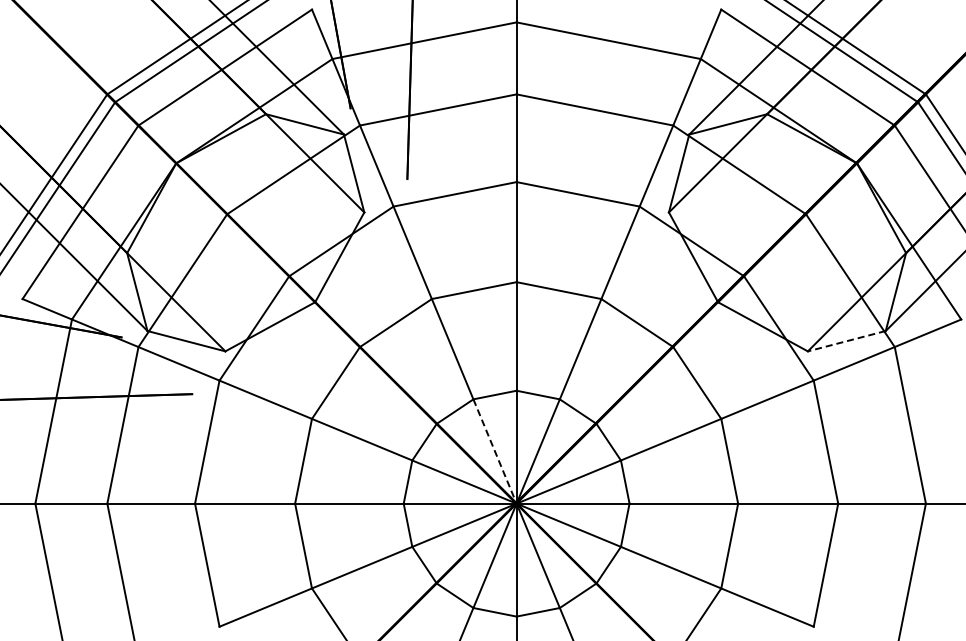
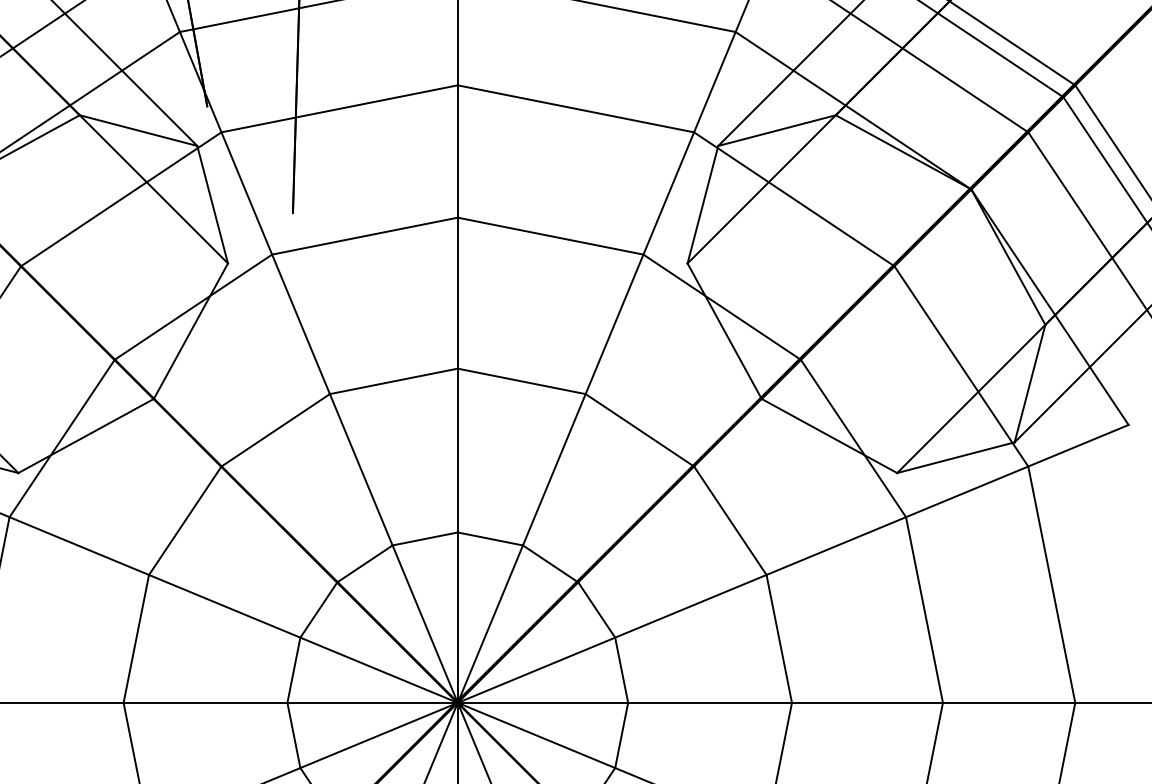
line: (846, 341) -> (955, 458), dashed -> solid
line: (495, 451) -> (425, 624), dashed -> solid

